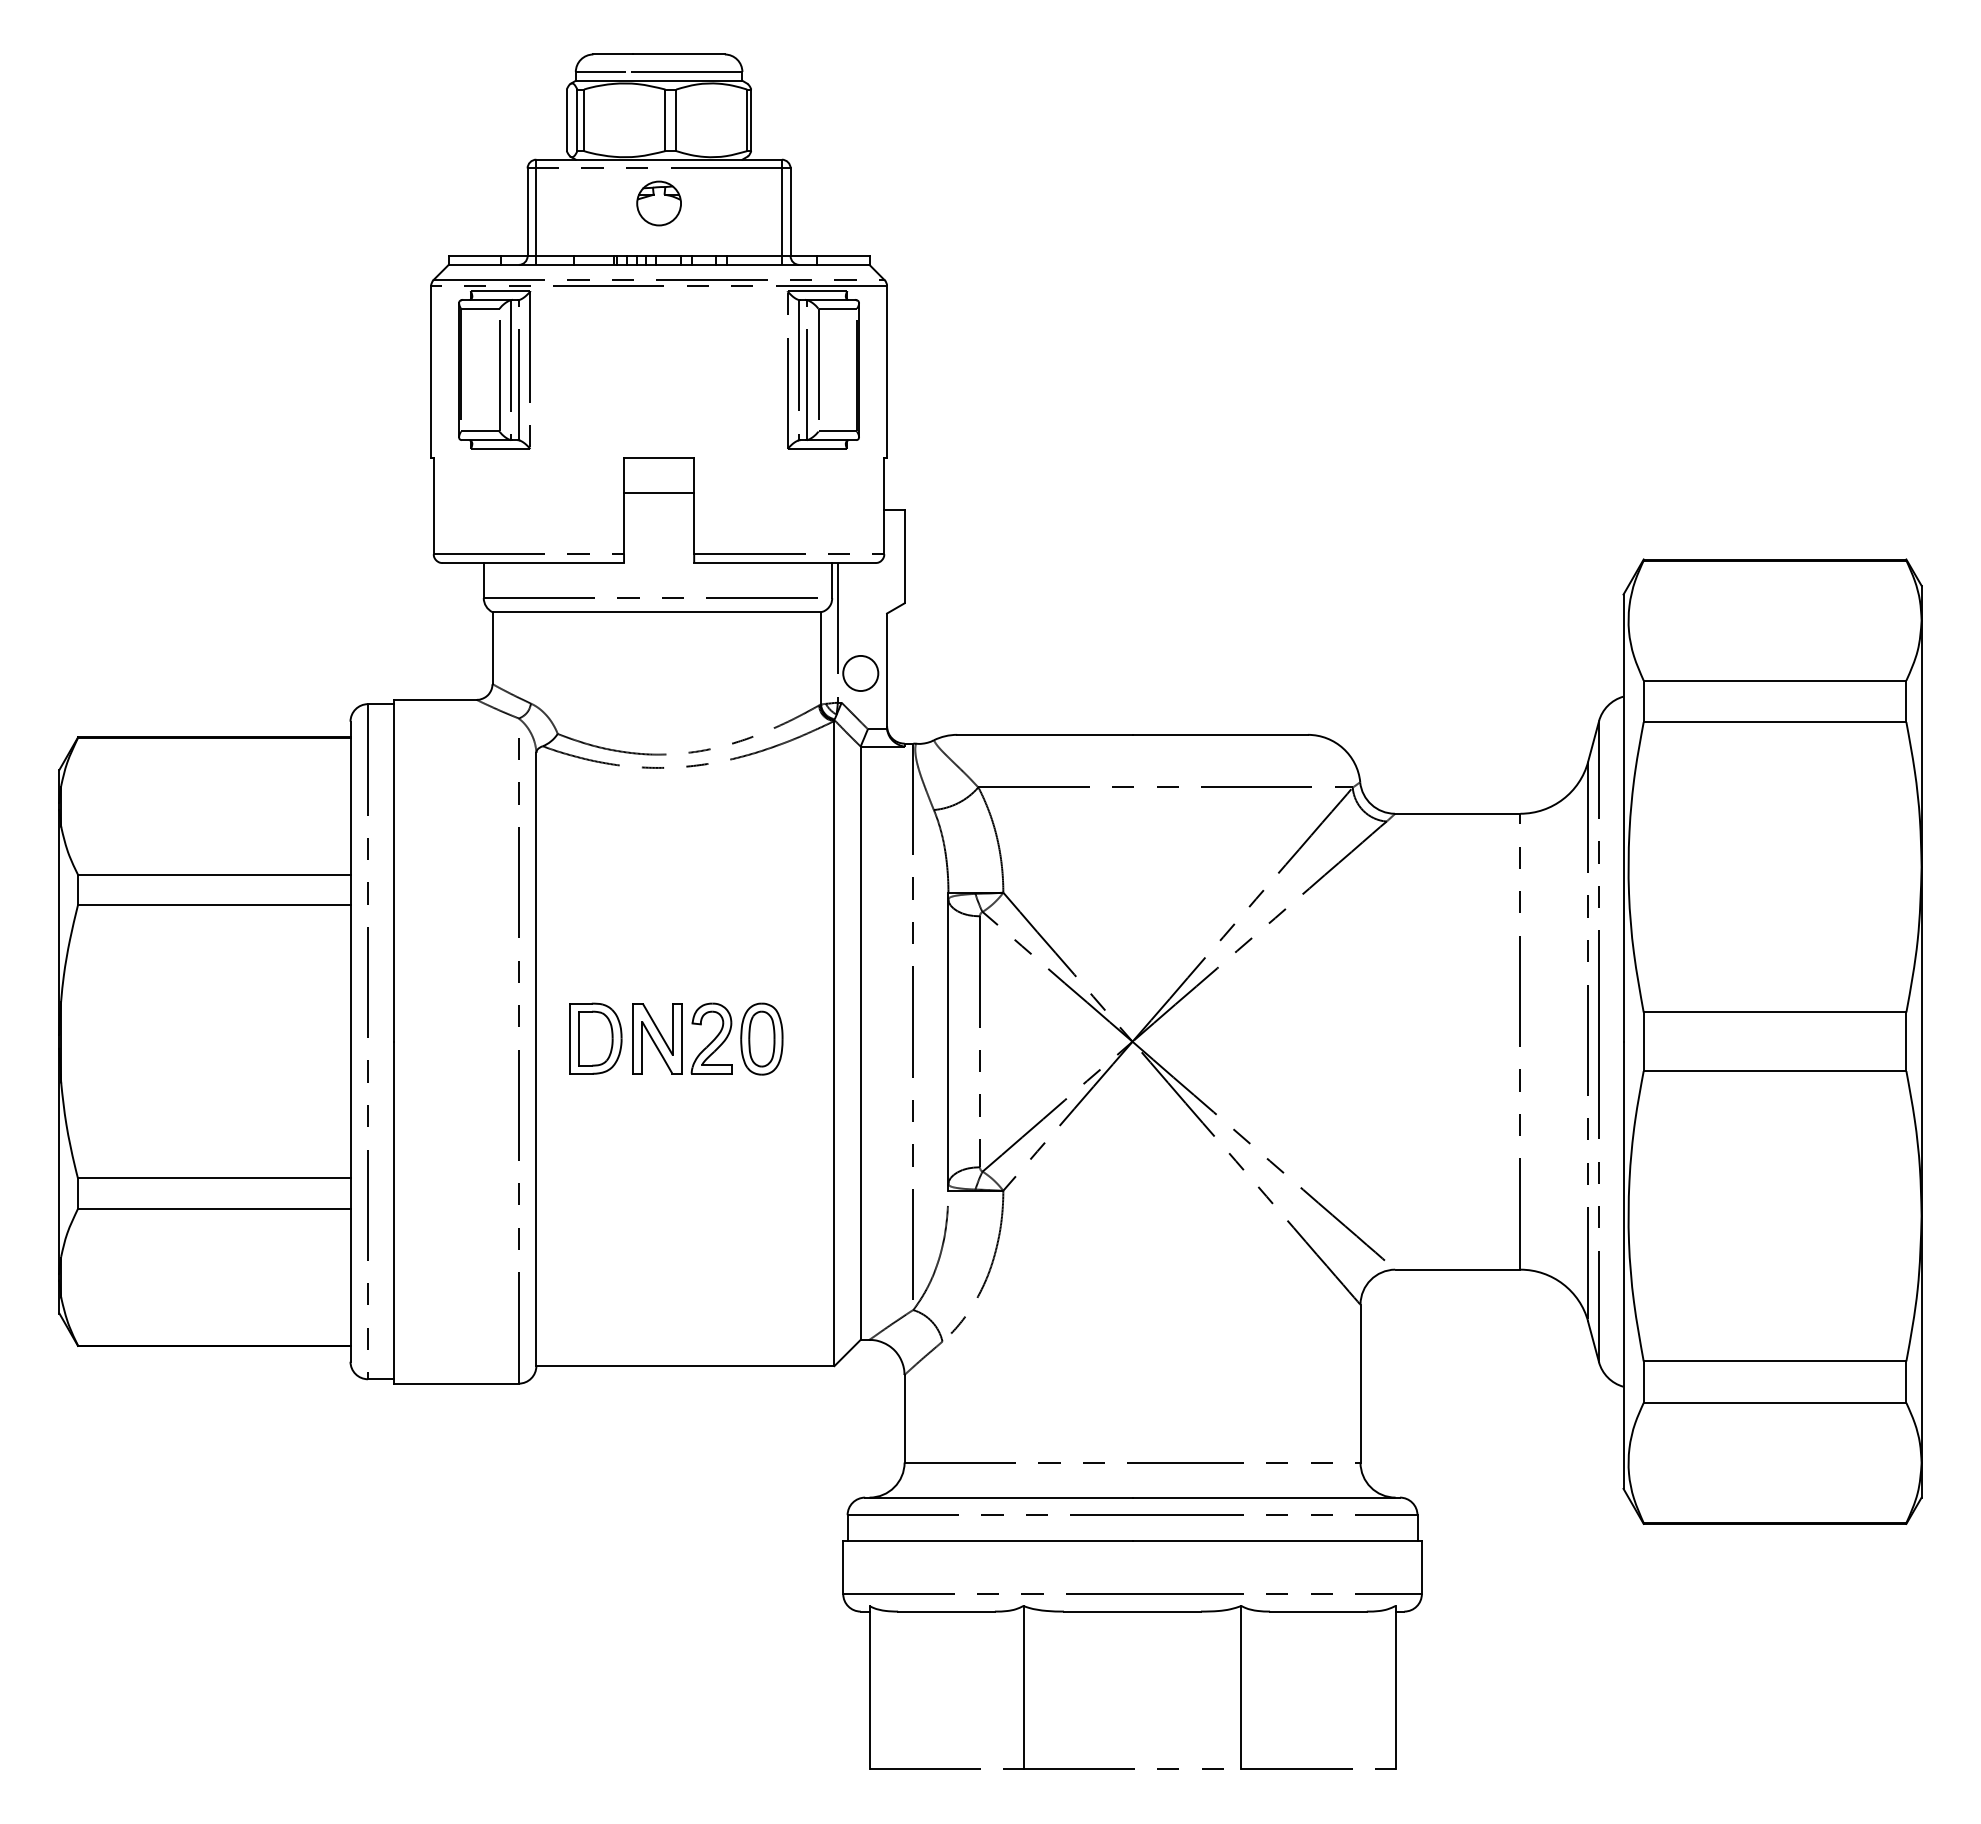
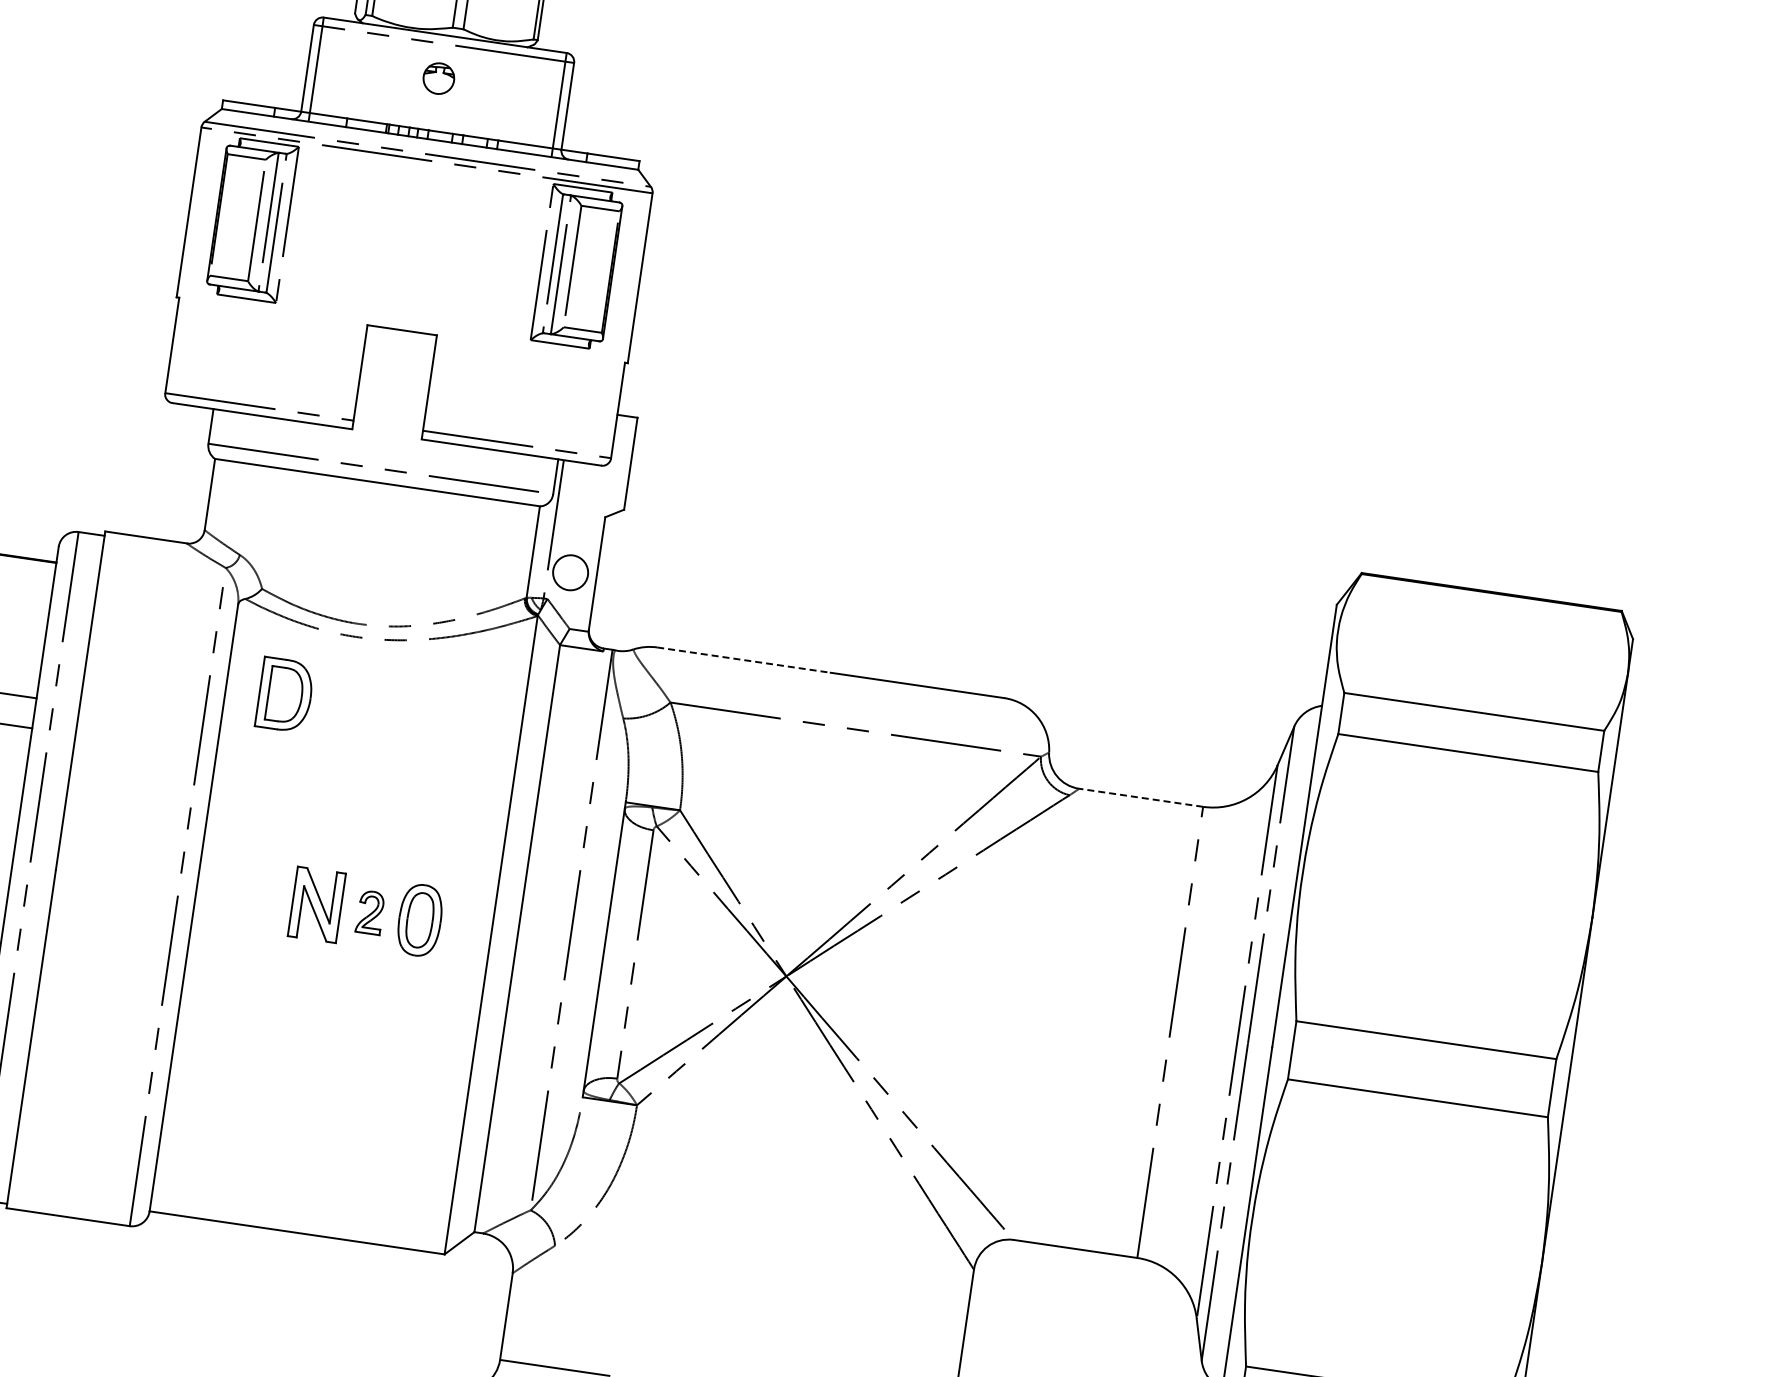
part: (658, 203) -> (438, 78), size x0.7
line: (659, 492) -> (397, 364), removed
line: (1044, 734) -> (743, 659), solid -> dashed
line: (1457, 813) -> (1140, 797), solid -> dashed
part: (595, 1038) -> (284, 694), moved
part: (711, 1038) -> (370, 912), size x0.6

